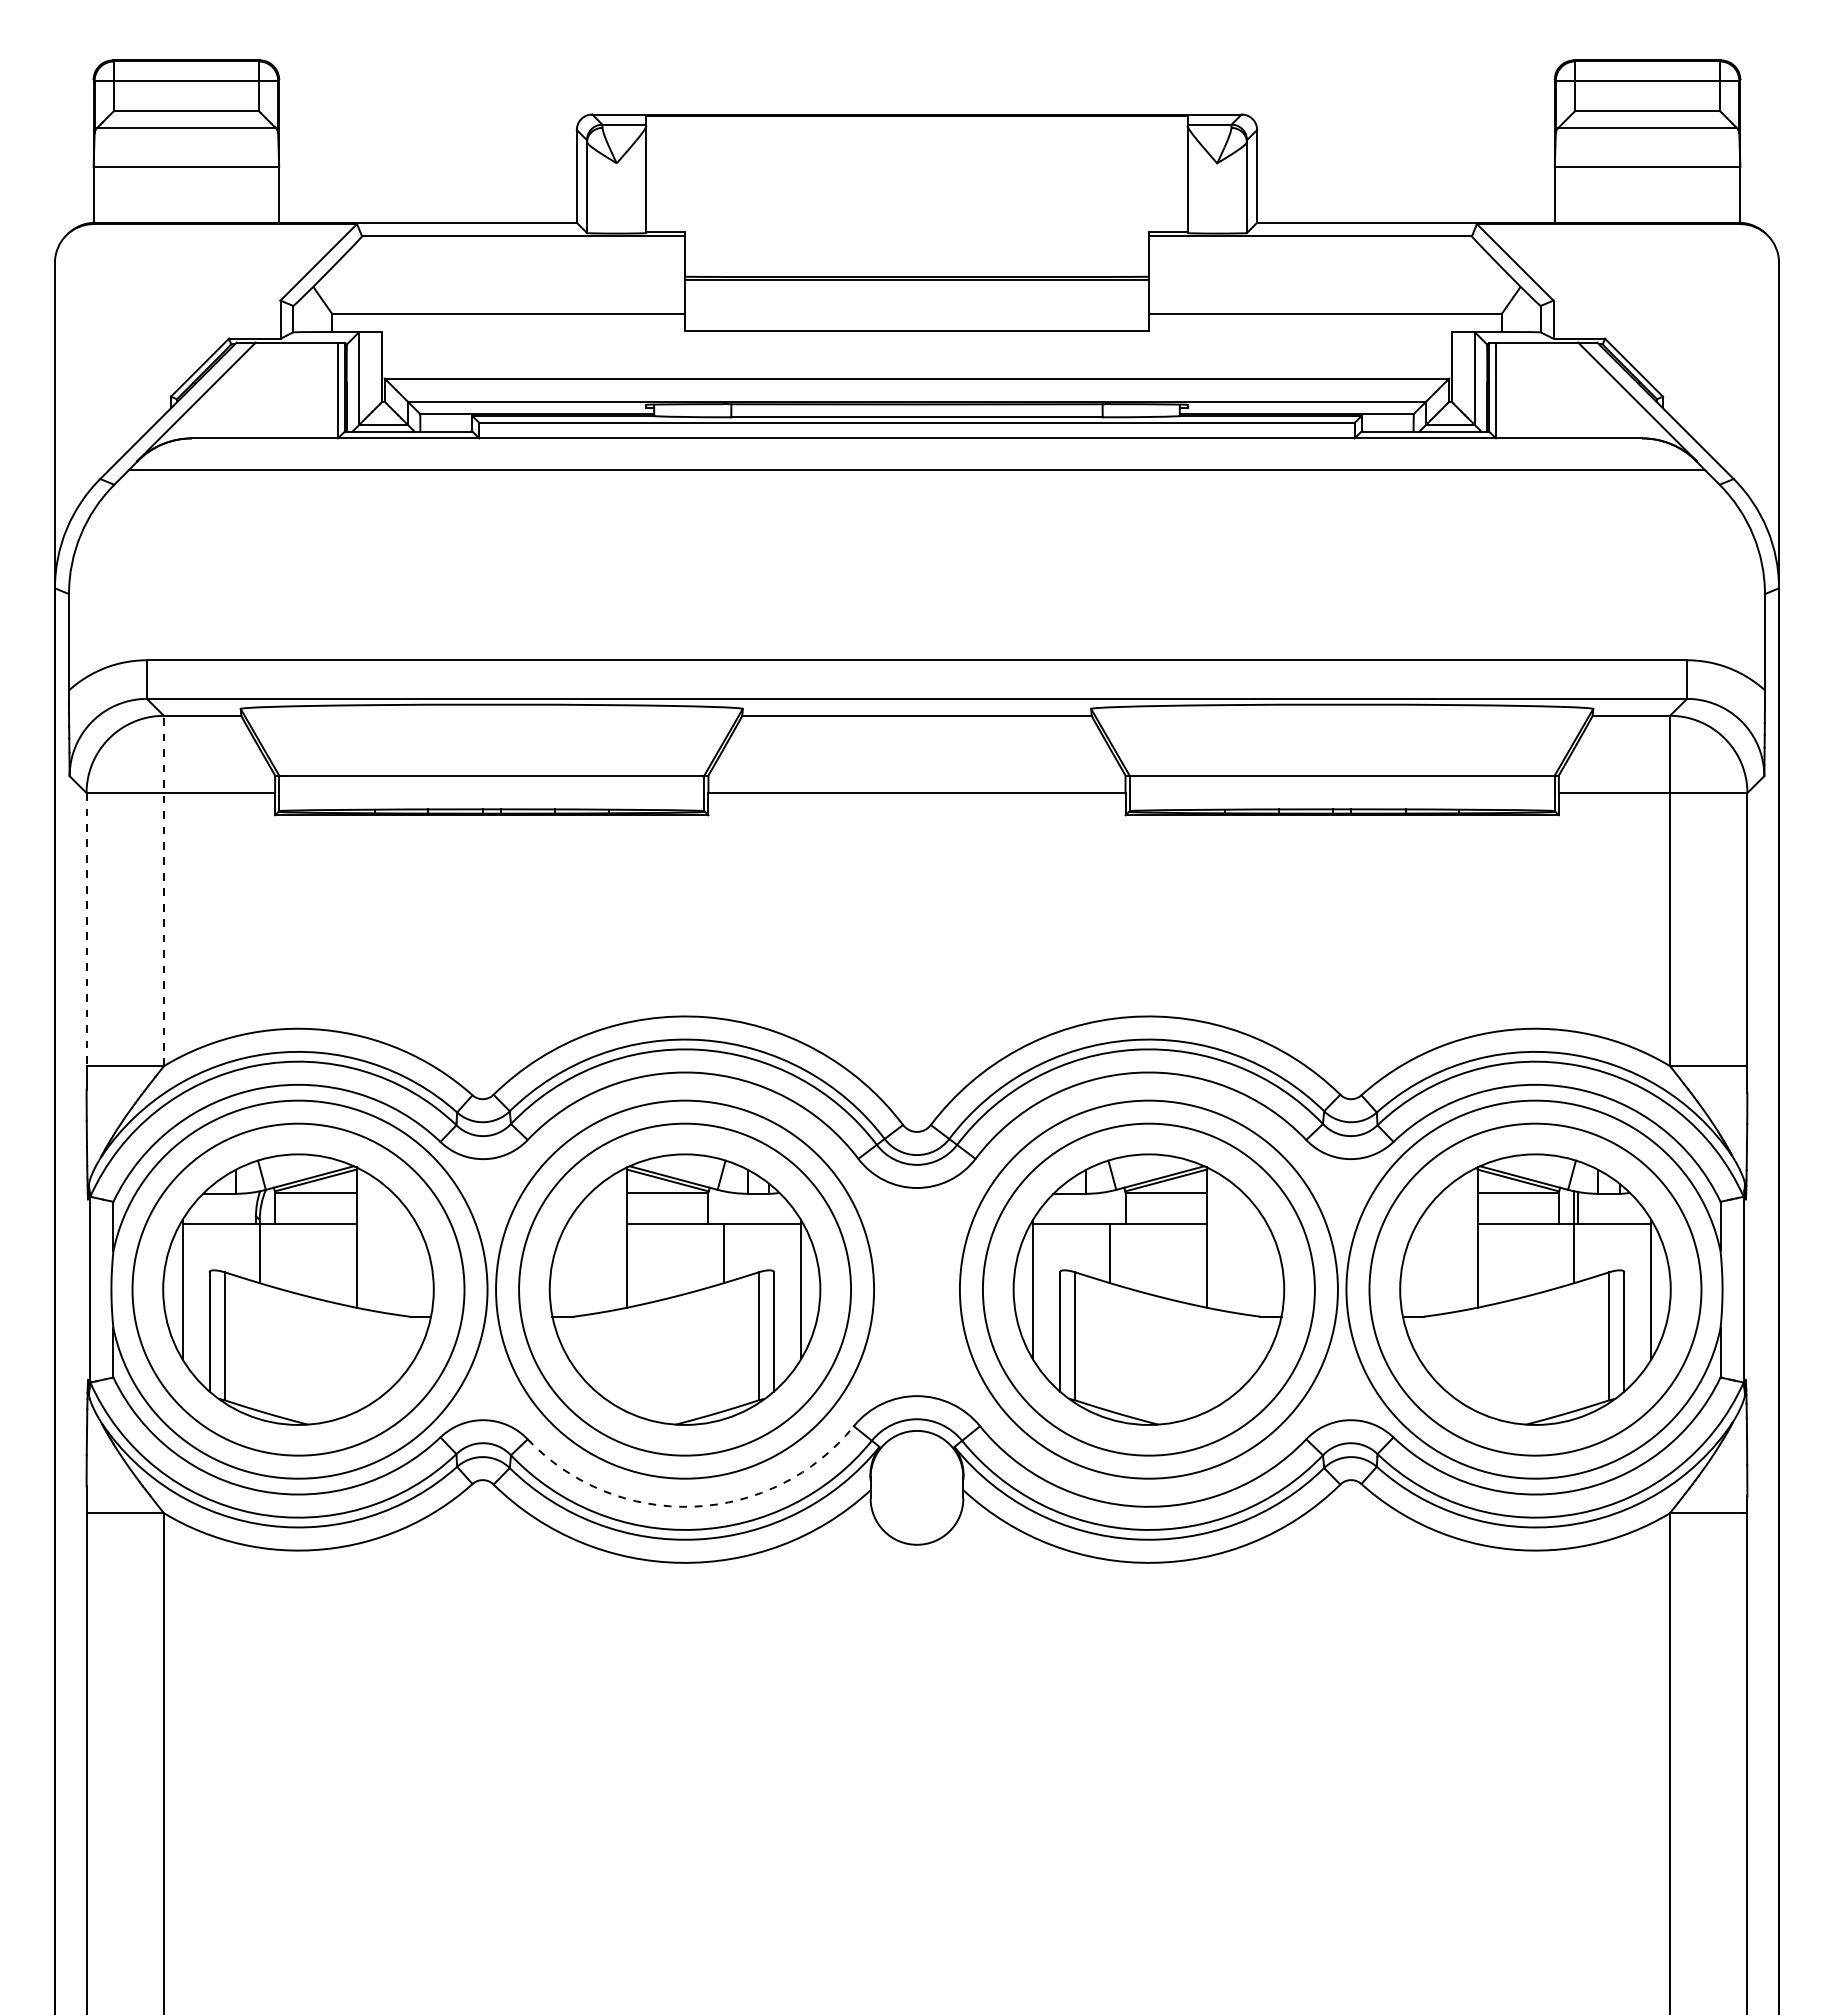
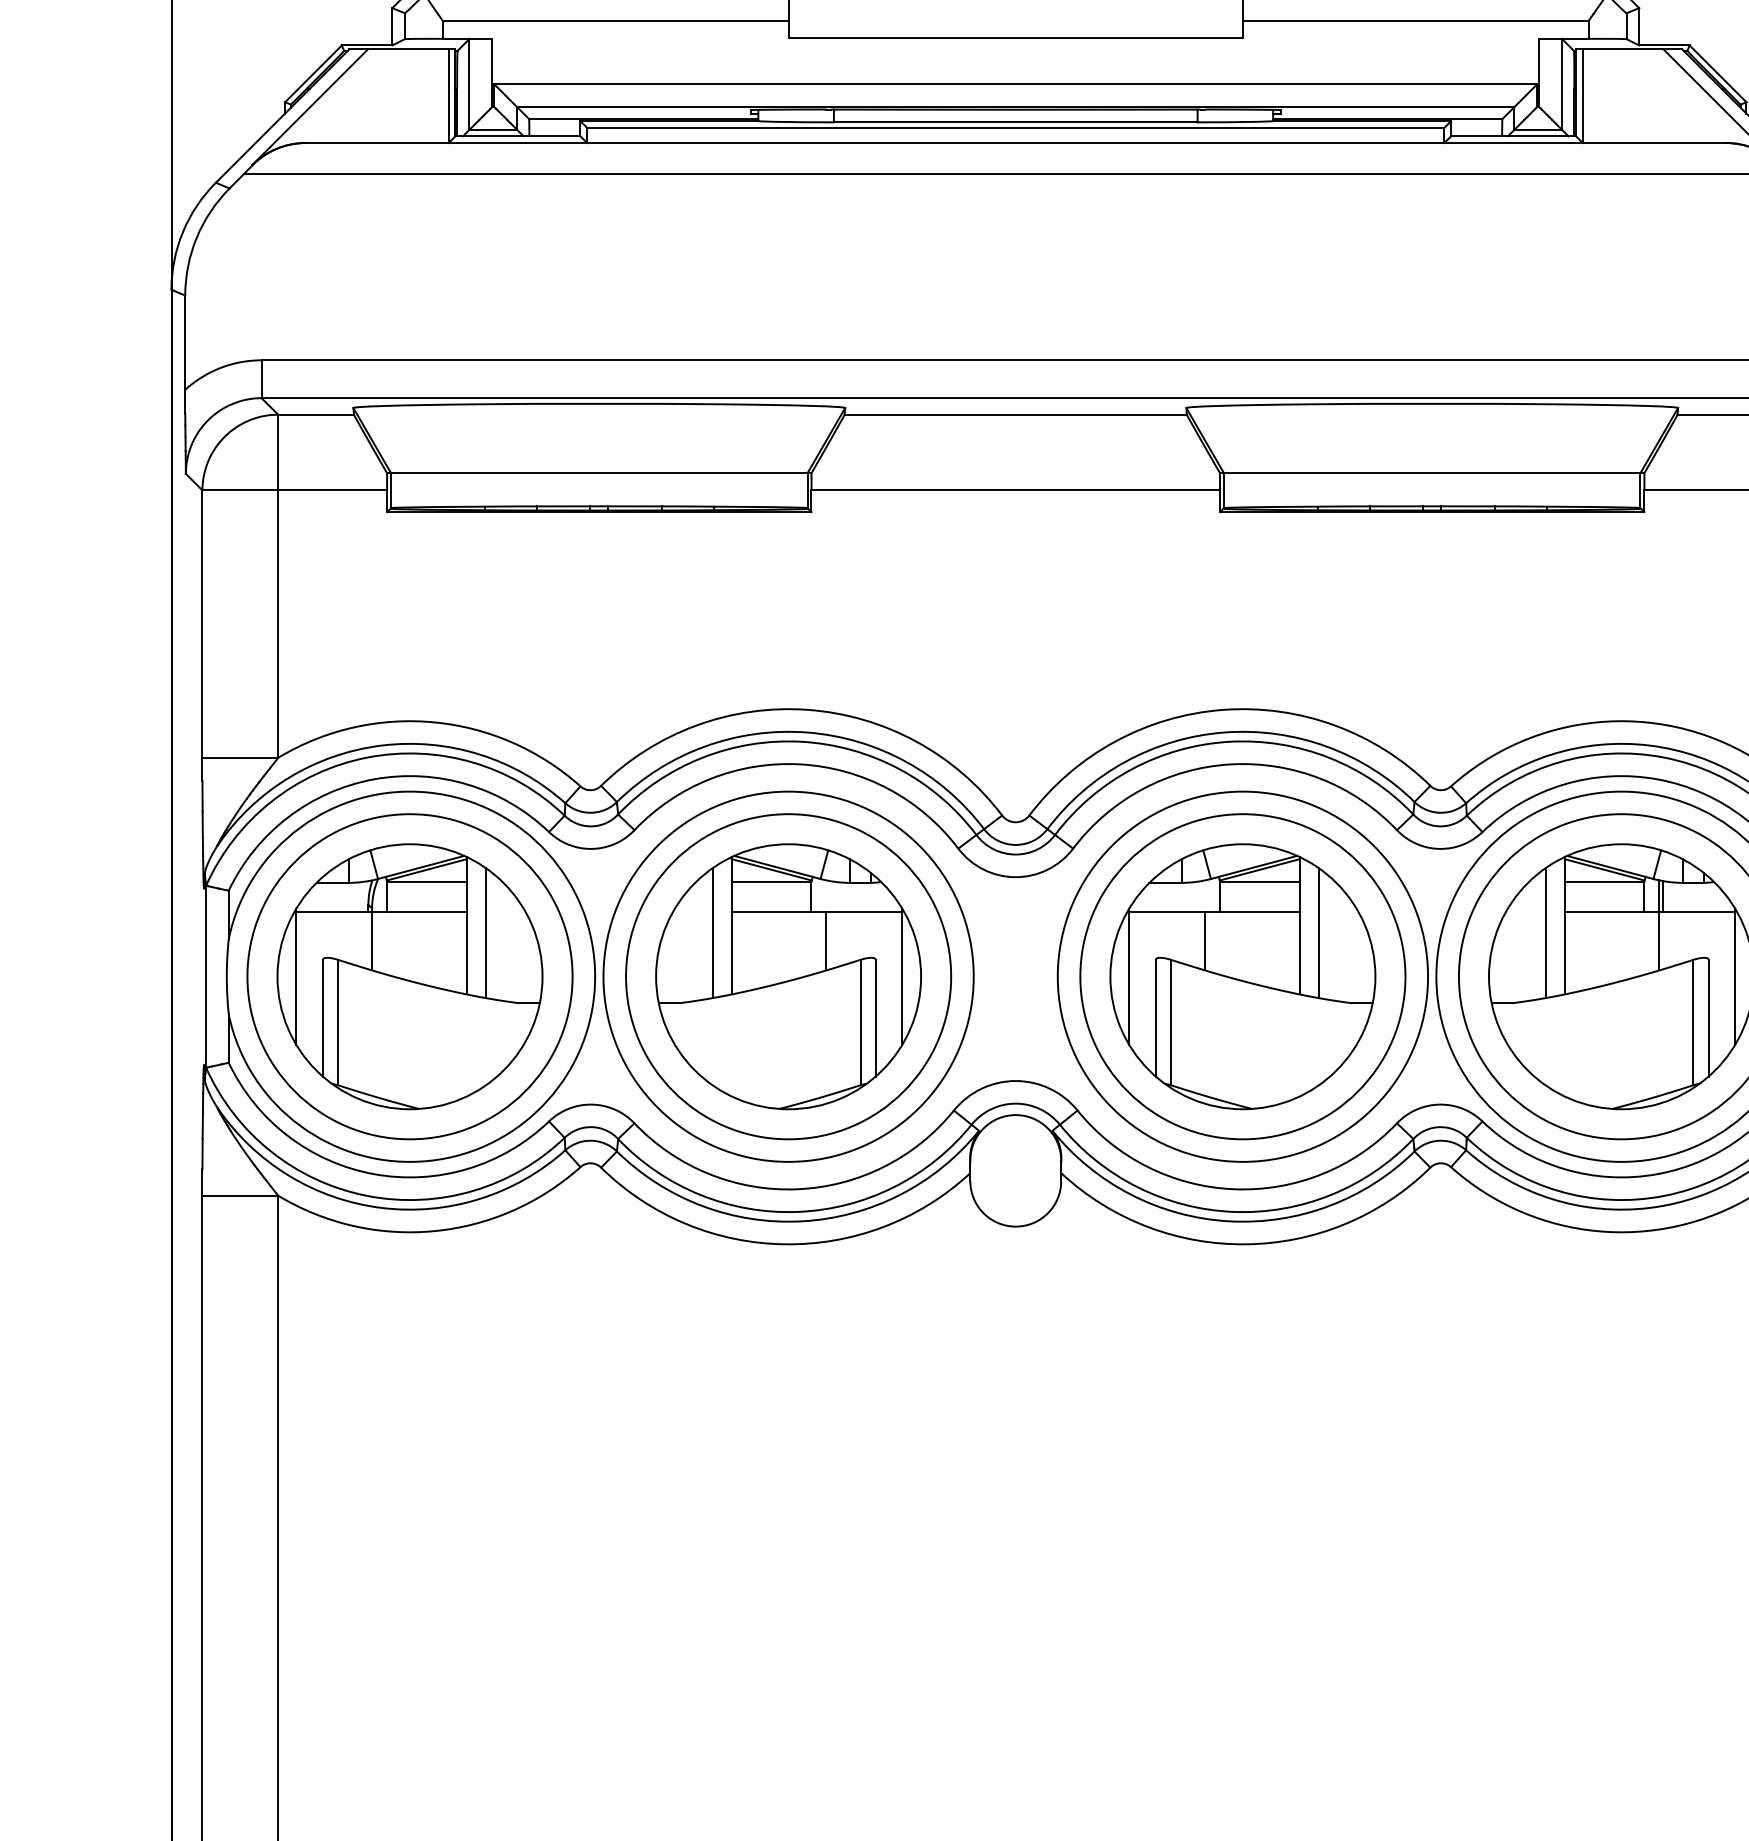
line: (163, 890) -> (277, 585), dashed -> solid
line: (86, 929) -> (202, 624), dashed -> solid
line: (375, 1244) -> (485, 932), added
line: (607, 1244) -> (712, 932), added
line: (1226, 1244) -> (1318, 932), added
line: (1458, 1244) -> (1546, 932), added
arc: (693, 1506) -> (796, 1189), dashed -> solid

